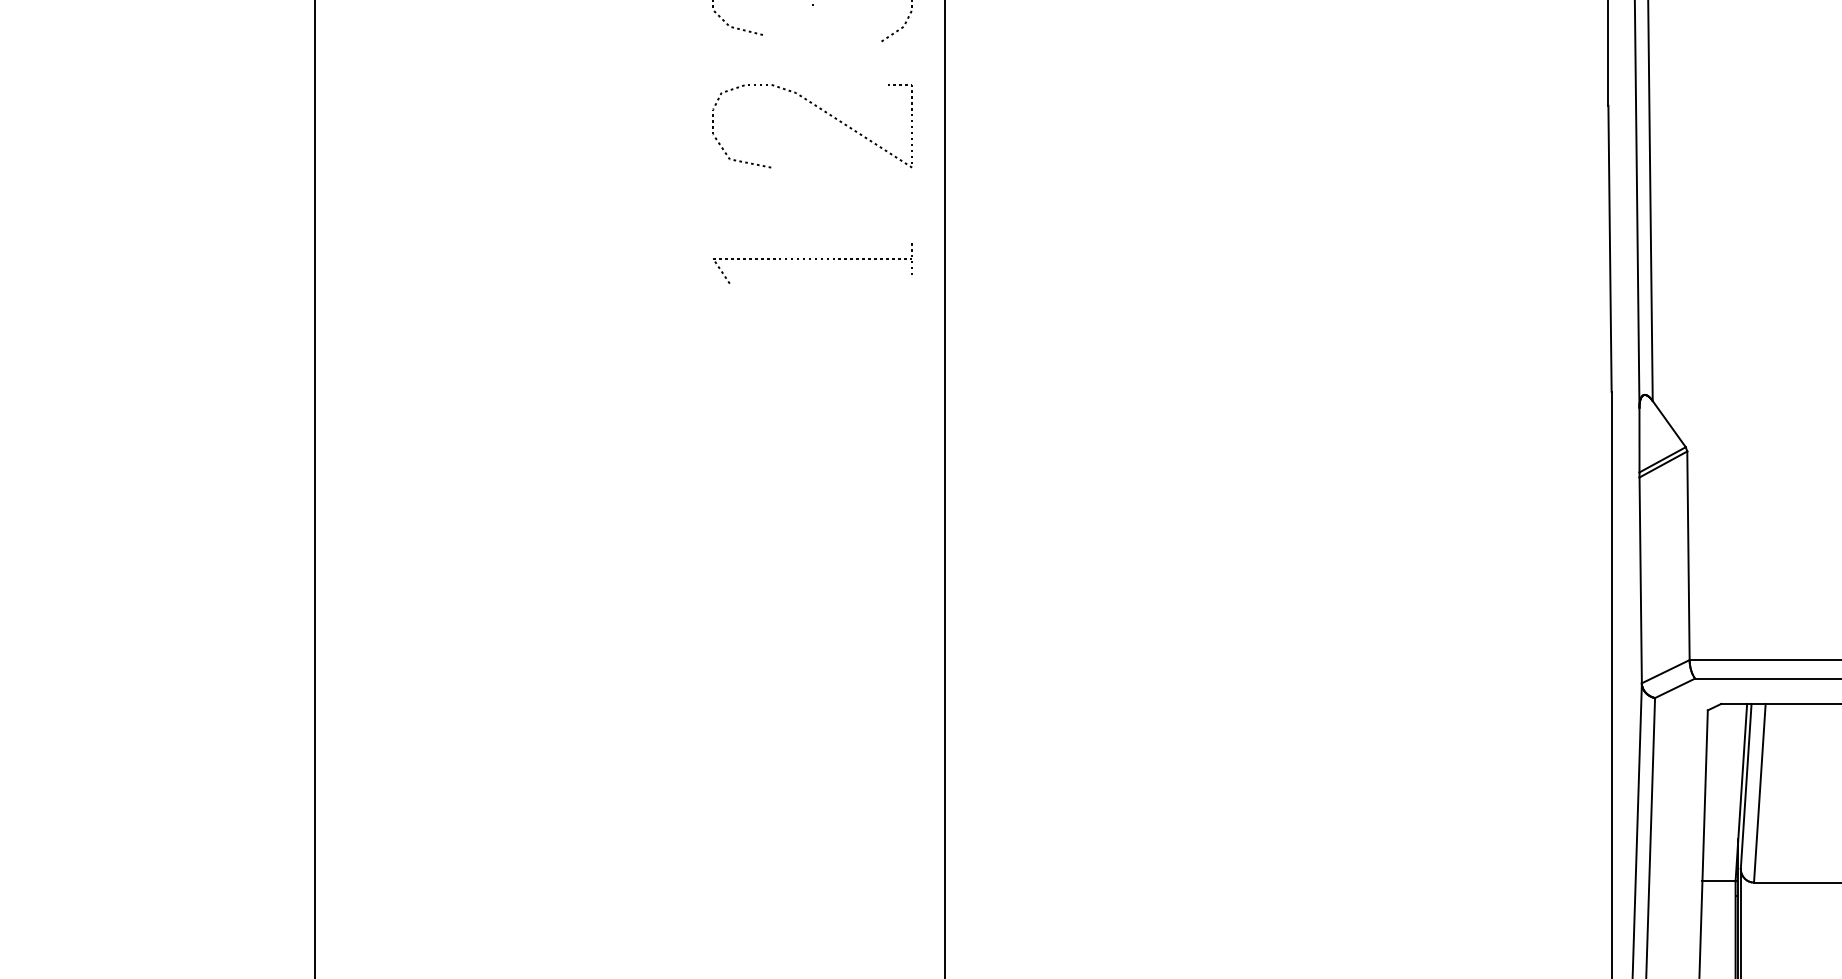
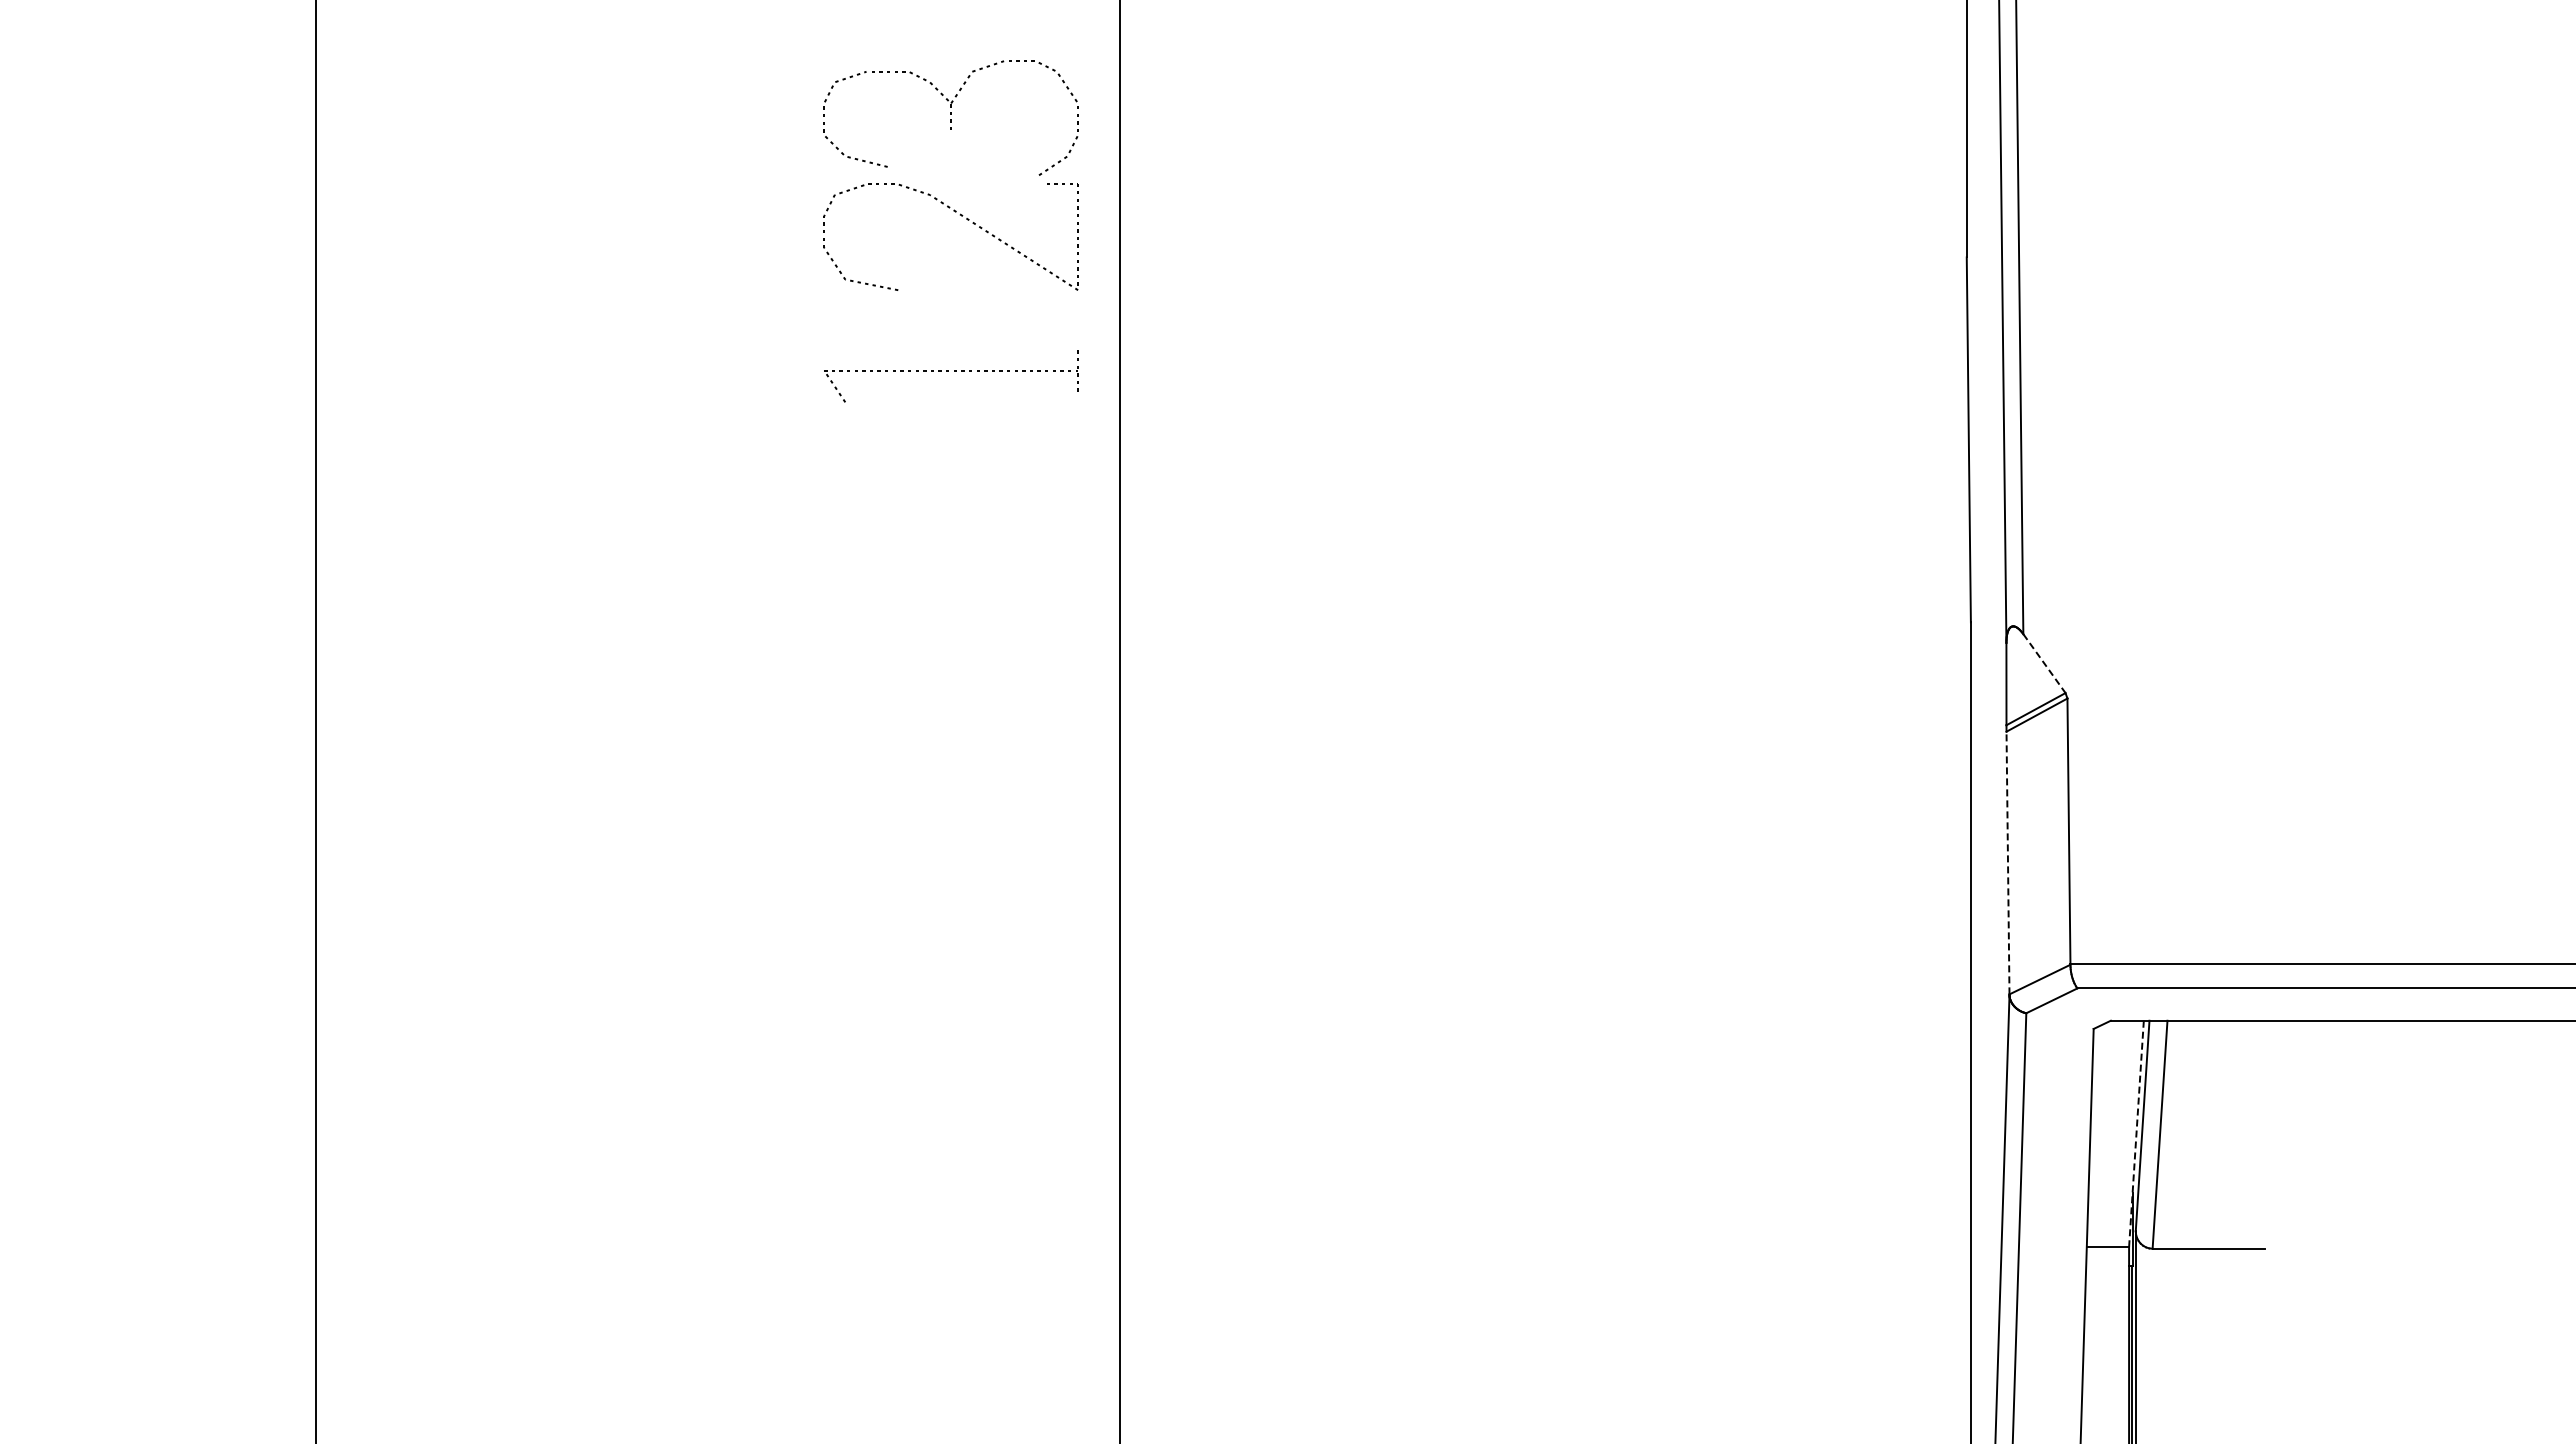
curve: (820, 109) -> (961, 216), moved
part: (812, 263) -> (951, 376), moved
line: (1669, 424) -> (2044, 664), solid -> dashed
line: (1641, 579) -> (2008, 862), solid -> dashed
line: (1741, 793) -> (2136, 1134), solid -> dashed

